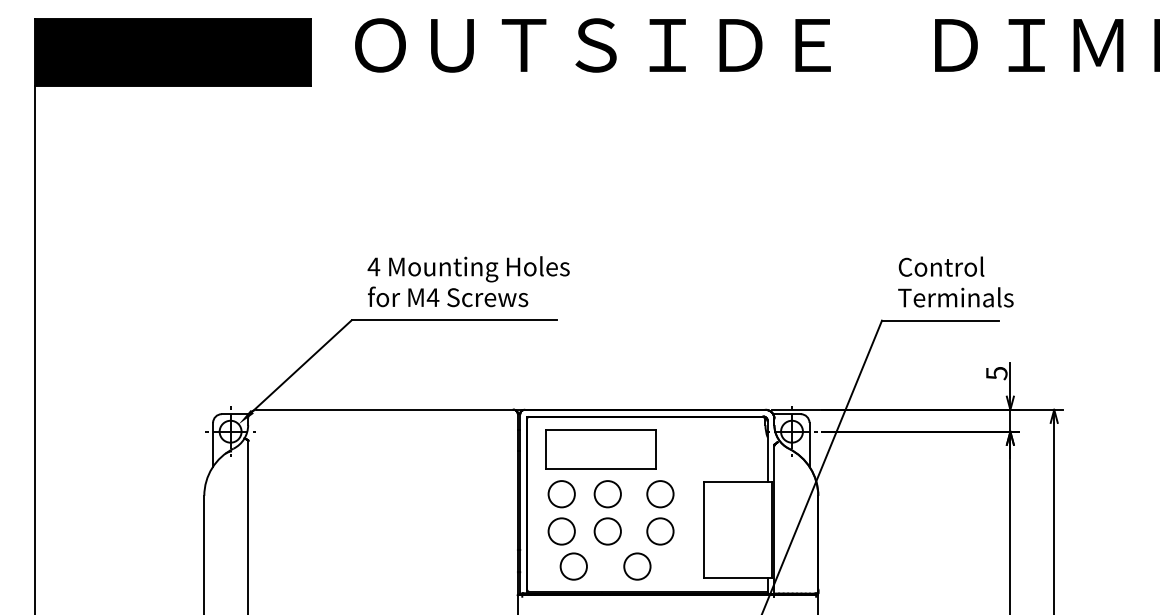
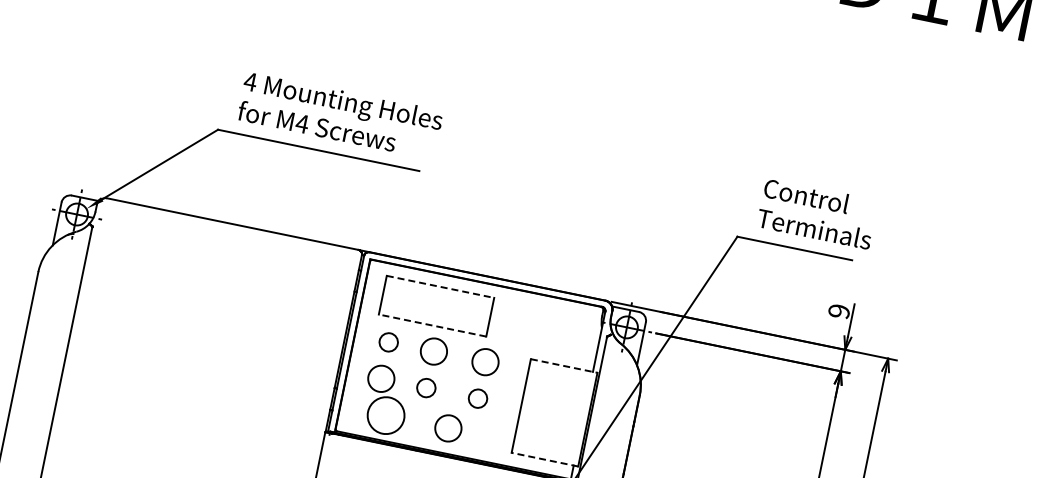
text: (996, 373) -> (838, 311), 5 -> 9
line: (601, 429) -> (440, 286), solid -> dashed
line: (601, 469) -> (432, 326), solid -> dashed
line: (738, 482) -> (564, 366), solid -> dashed
circle: (561, 494) -> (388, 342), size x0.7
circle: (607, 531) -> (426, 388), size x0.7
circle: (660, 531) -> (478, 398), size x0.7
circle: (573, 566) -> (385, 415), size x1.4
line: (738, 577) -> (545, 459), solid -> dashed

